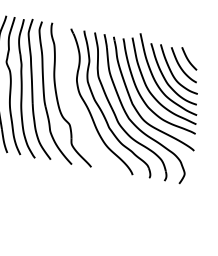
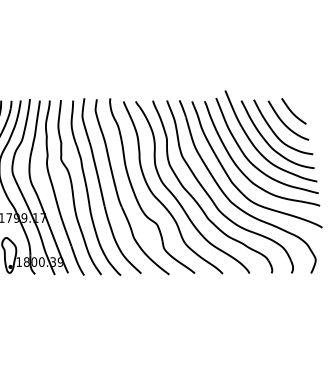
part: (75, 107) -> (160, 200), added

